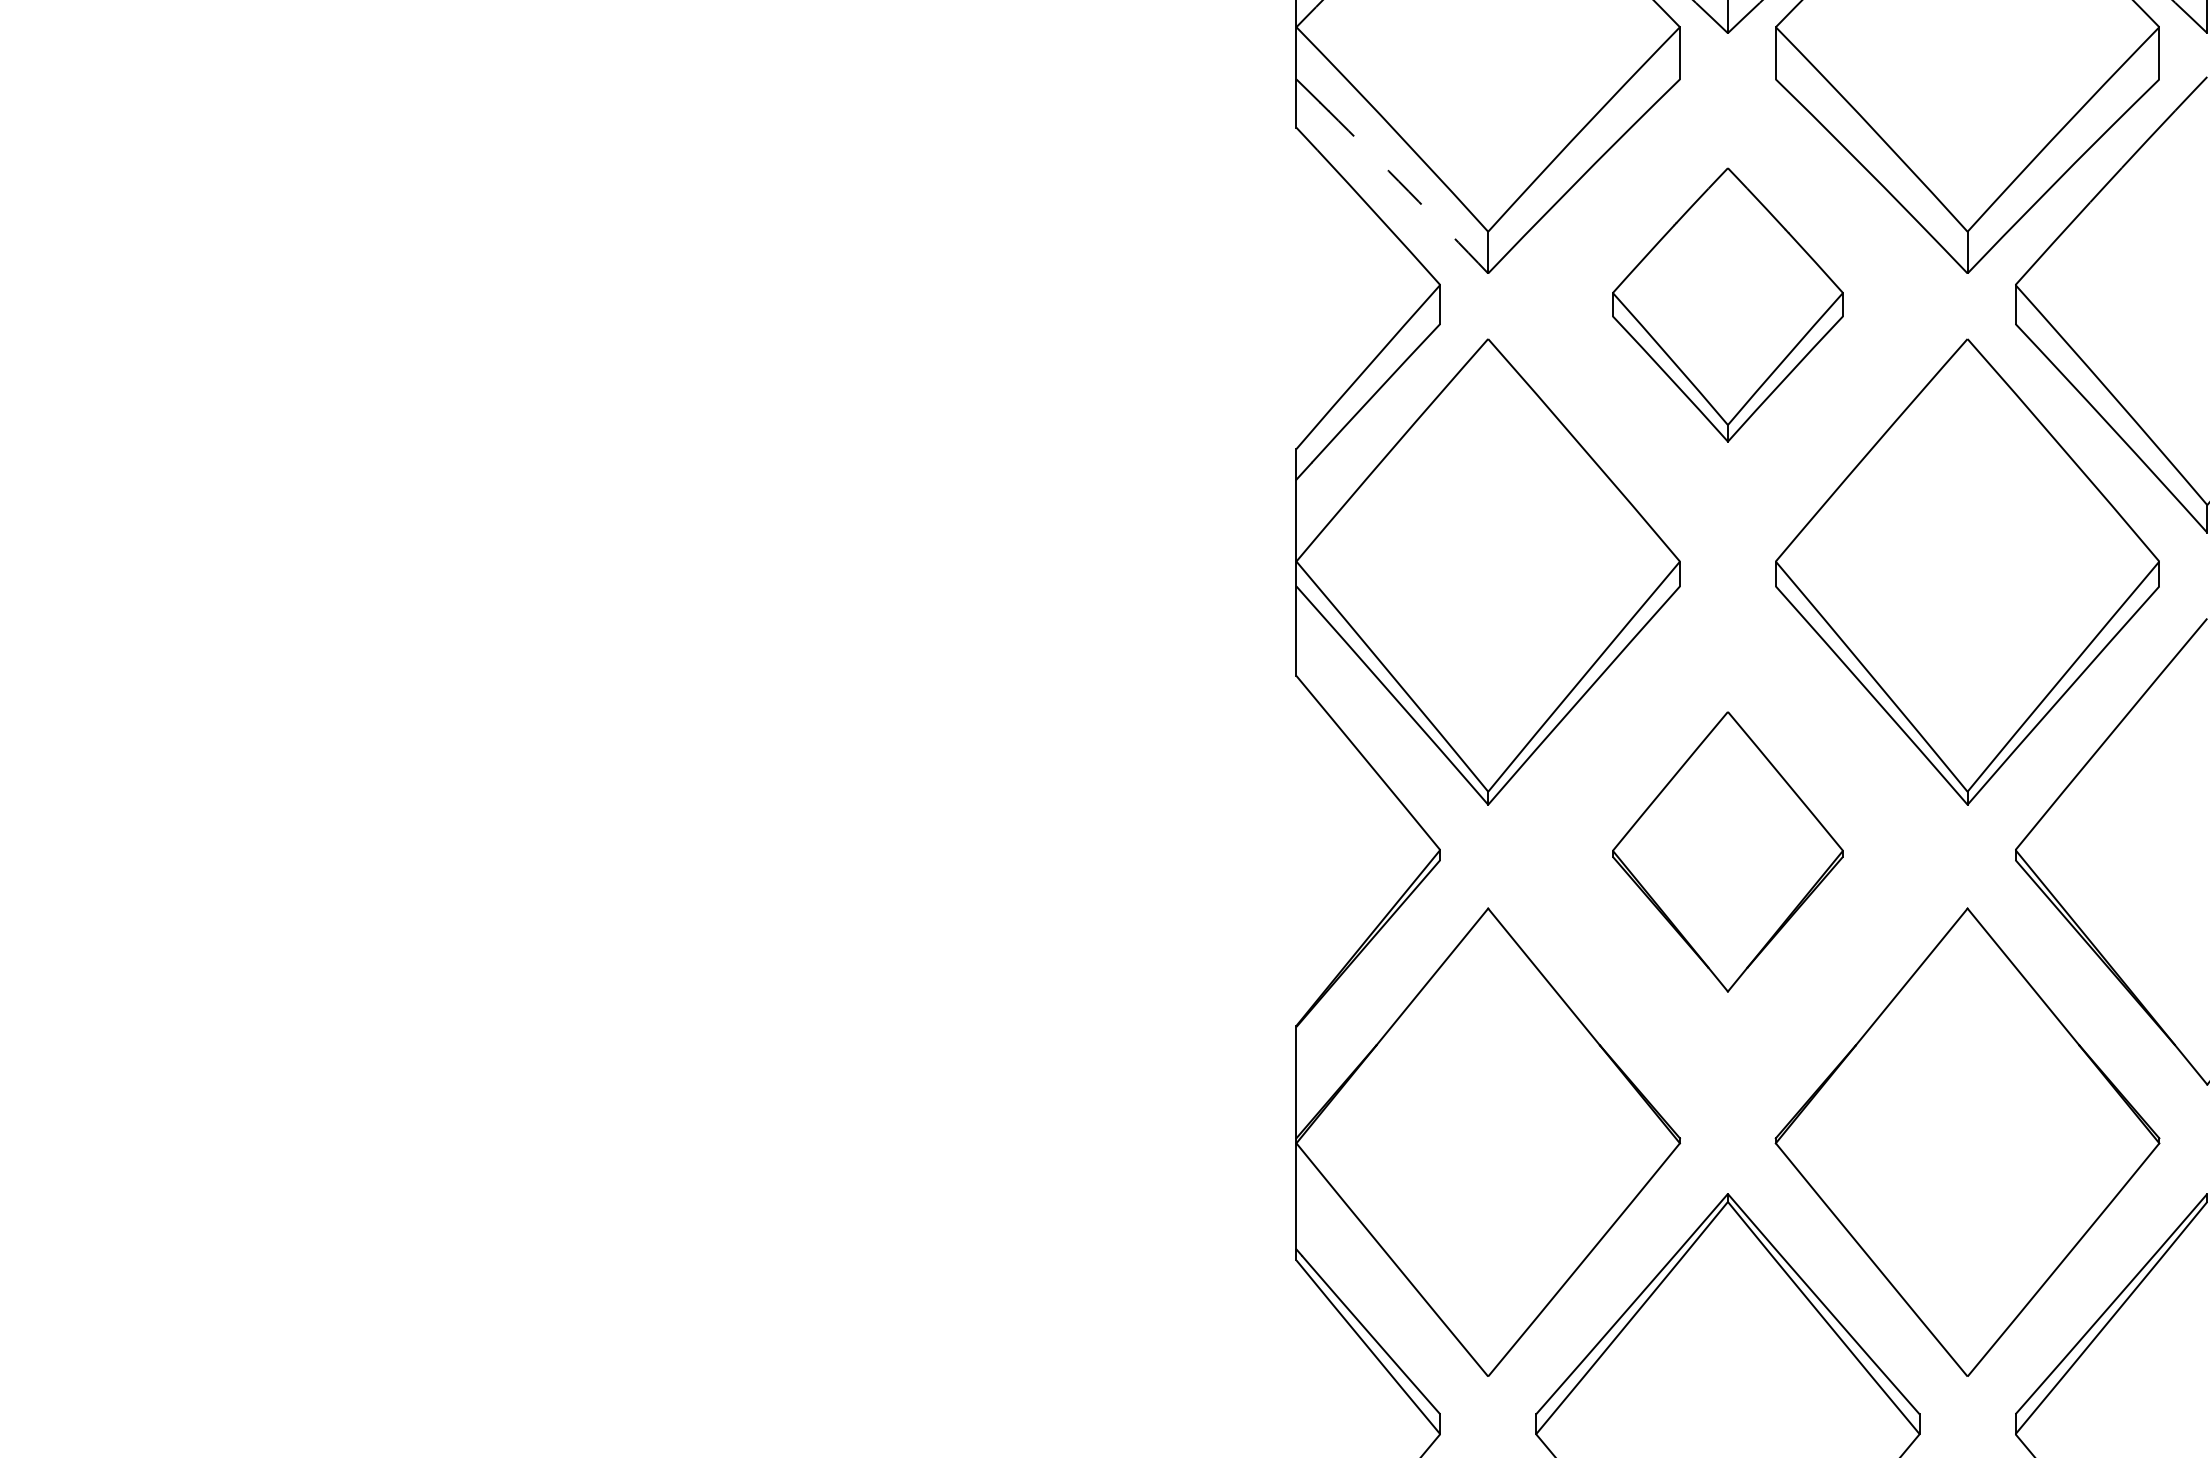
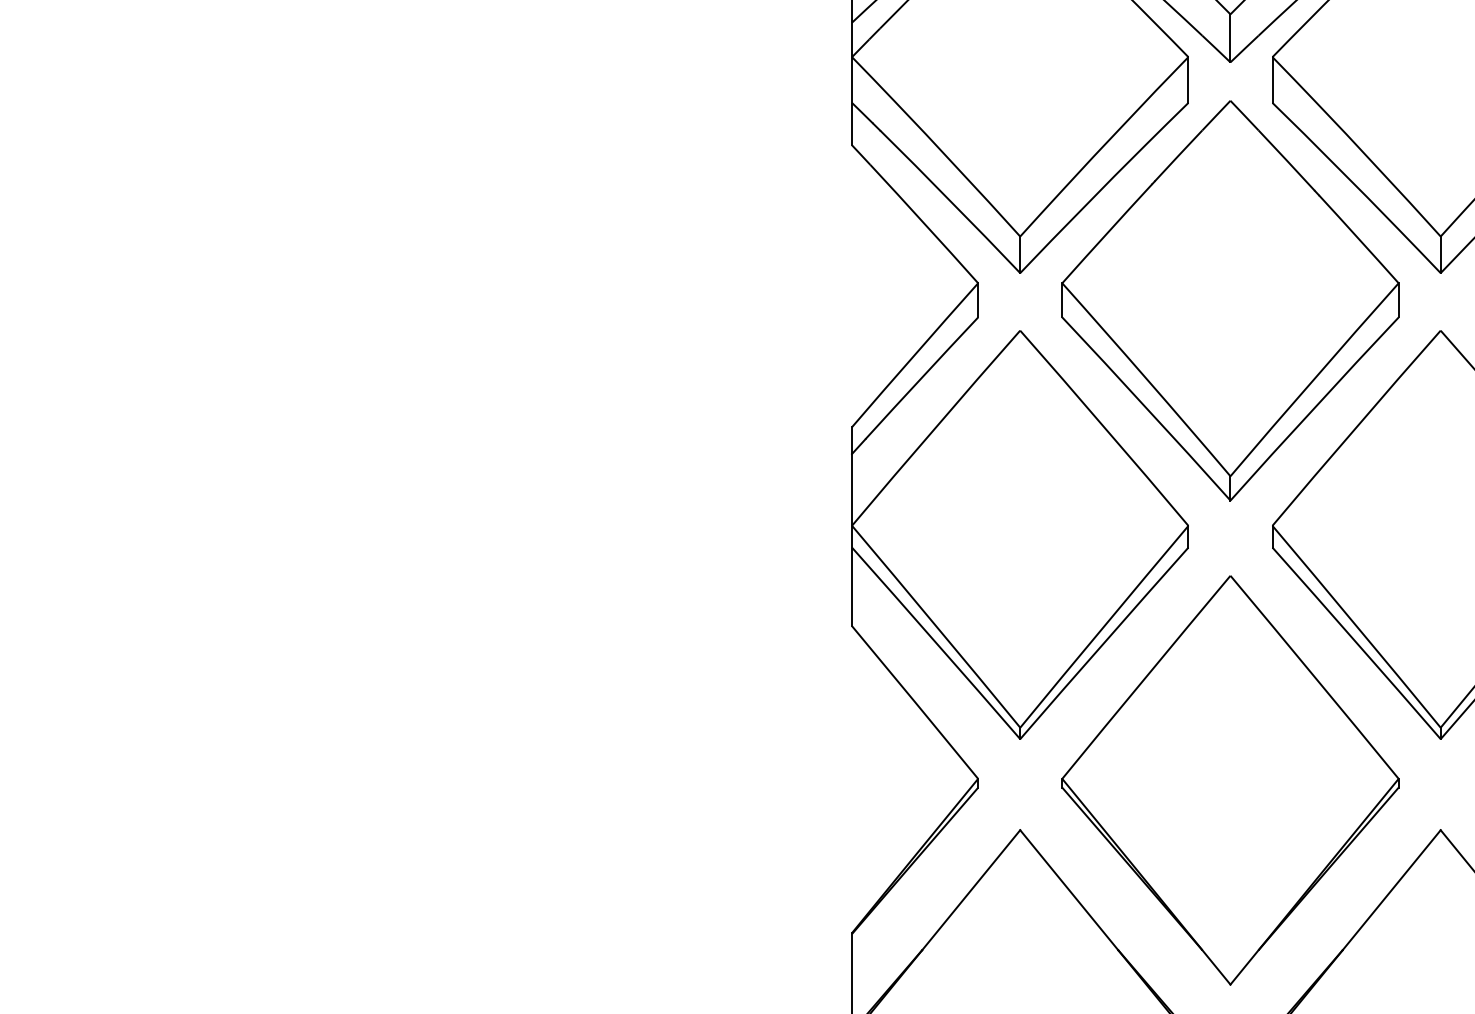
arc: (1408, 191) -> (950, 201), dashed -> solid
part: (1727, 304) -> (1230, 300), size x1.67
part: (1727, 851) -> (1230, 780), size x1.67

